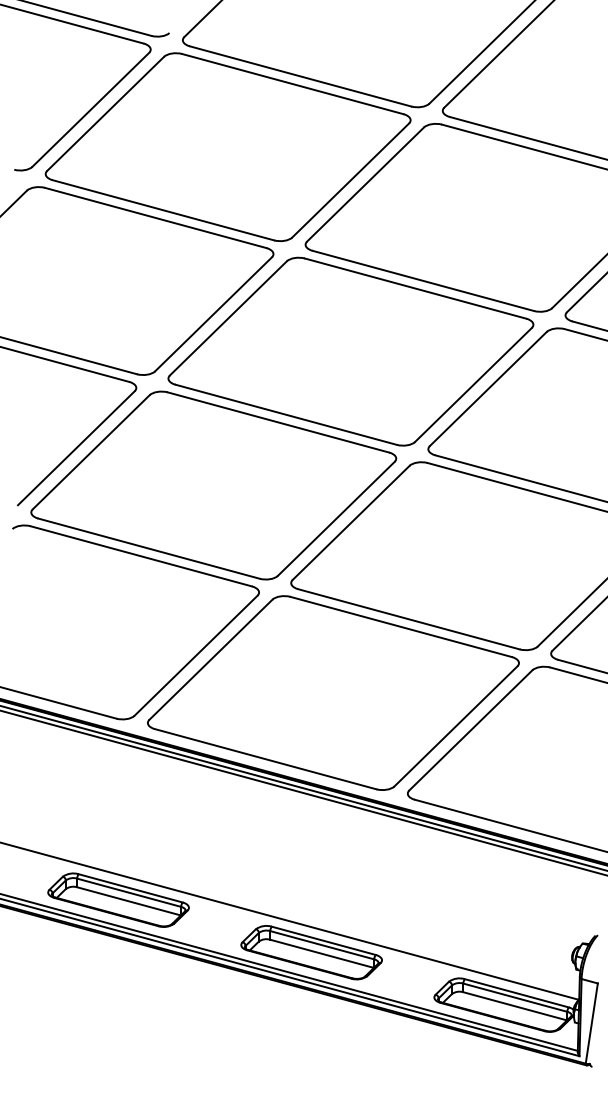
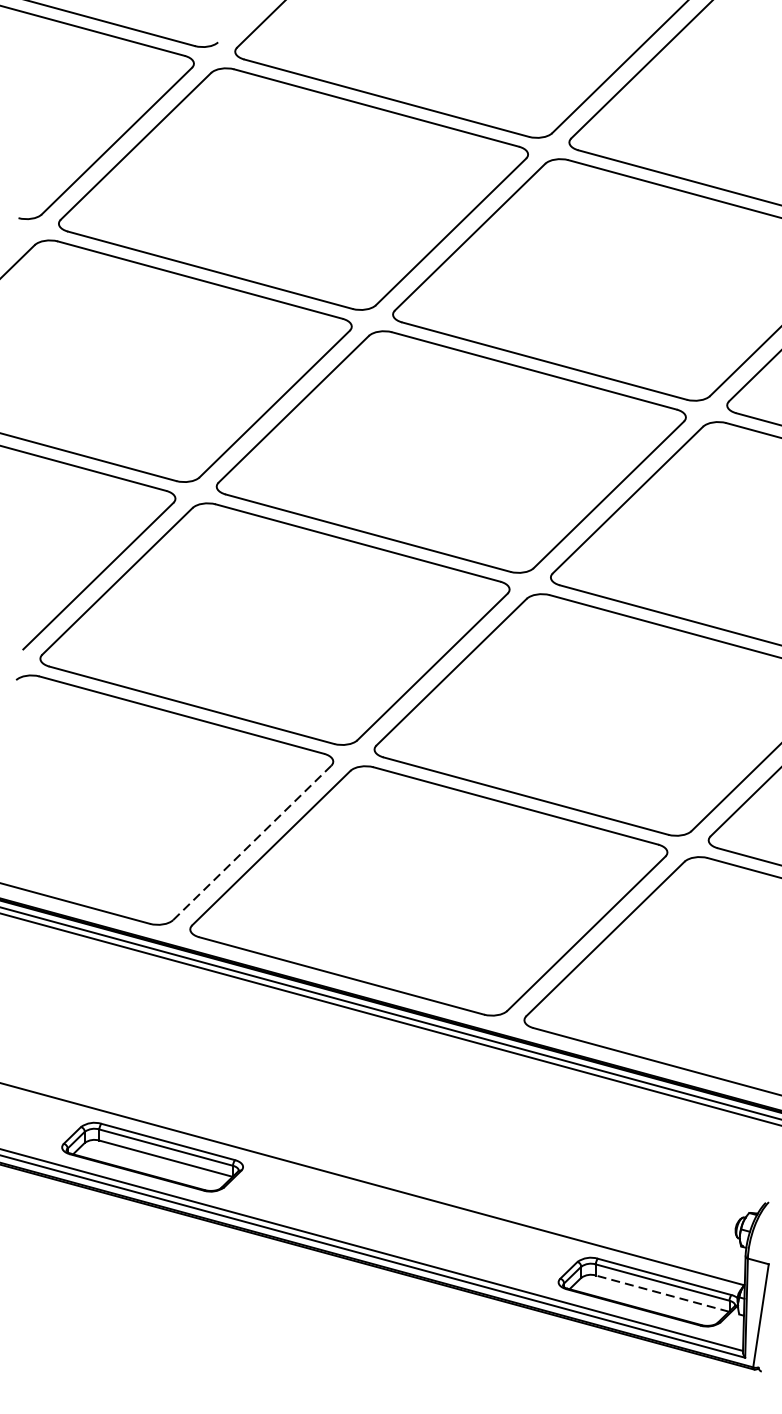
line: (196, 655) -> (252, 842), solid -> dashed
part: (311, 952) -> (400, 1224), removed
line: (515, 1006) -> (662, 1293), solid -> dashed

